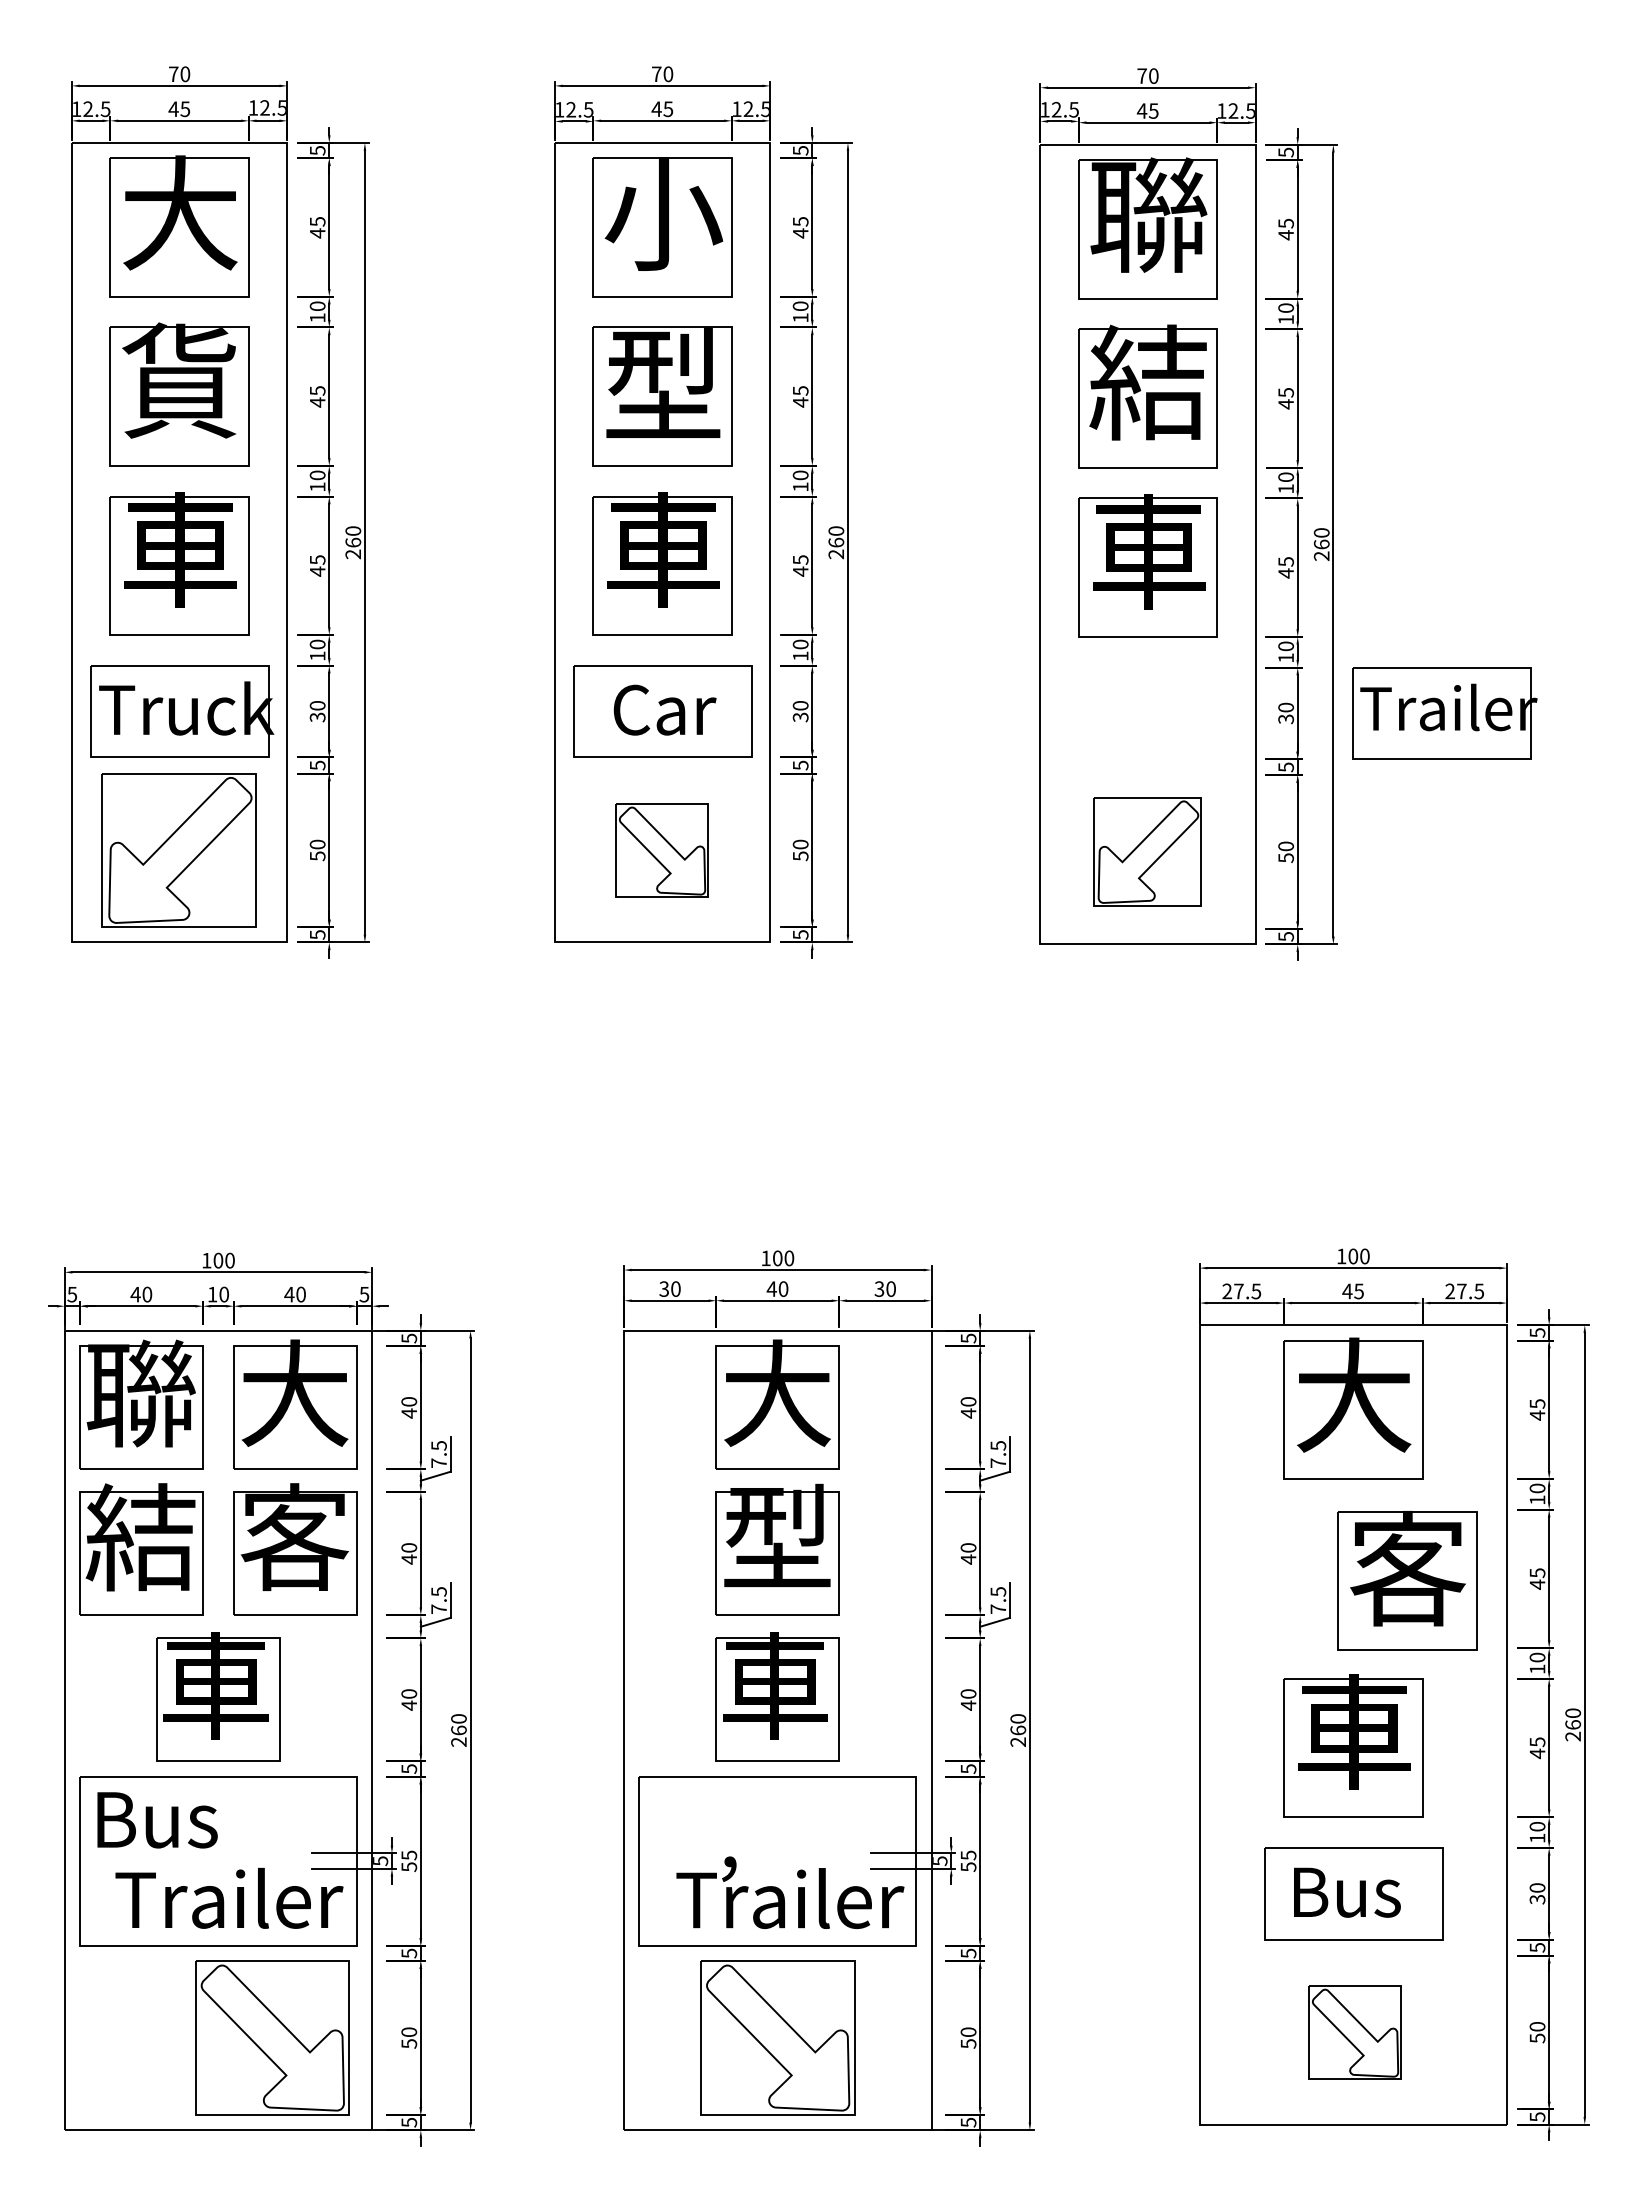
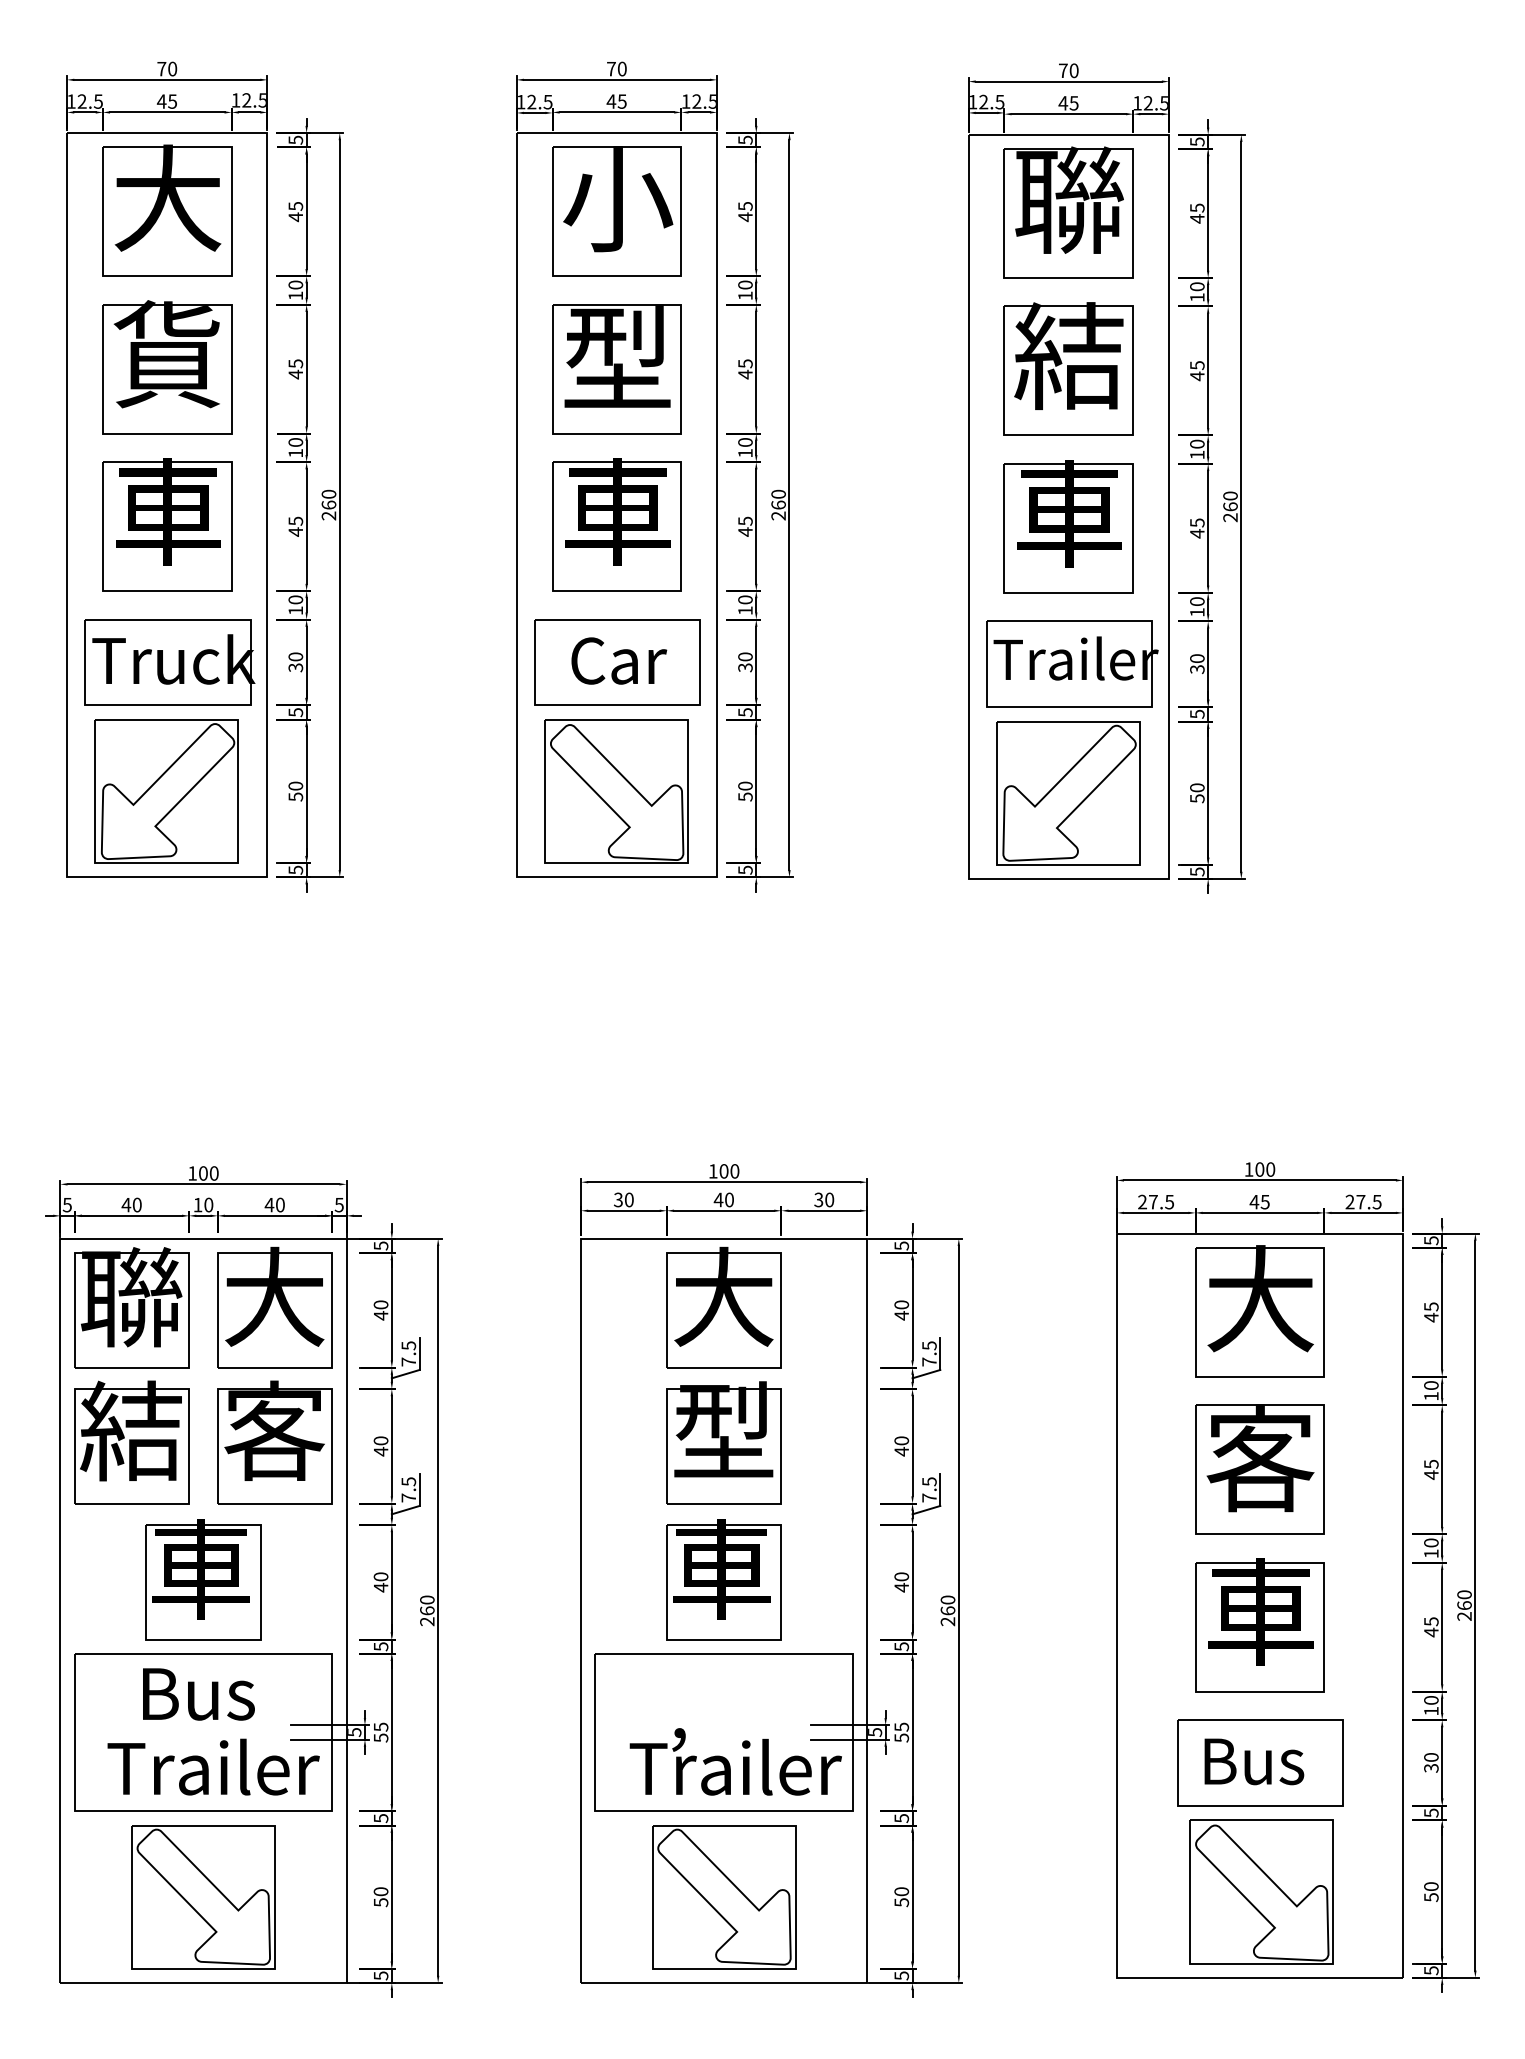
part: (1444, 713) -> (1072, 664), moved
part: (661, 850) -> (615, 791), size x1.67
part: (1147, 851) -> (1068, 792), size x1.43
part: (1407, 1580) -> (1260, 1469), moved
text: (157, 1820) -> (198, 1694), moved
part: (1354, 2032) -> (1260, 1891), size x1.67
part: (272, 2037) -> (203, 1896), moved

